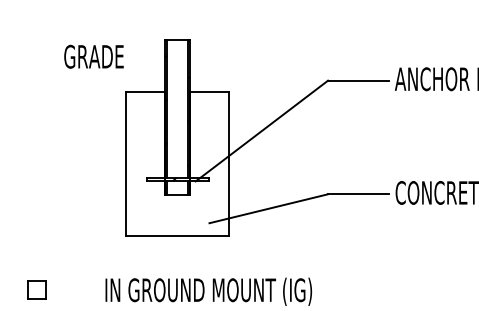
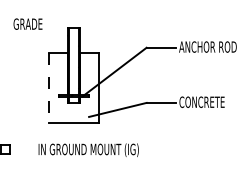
text: (92, 55) -> (27, 23), moved
line: (125, 164) -> (48, 88), solid -> dashed

